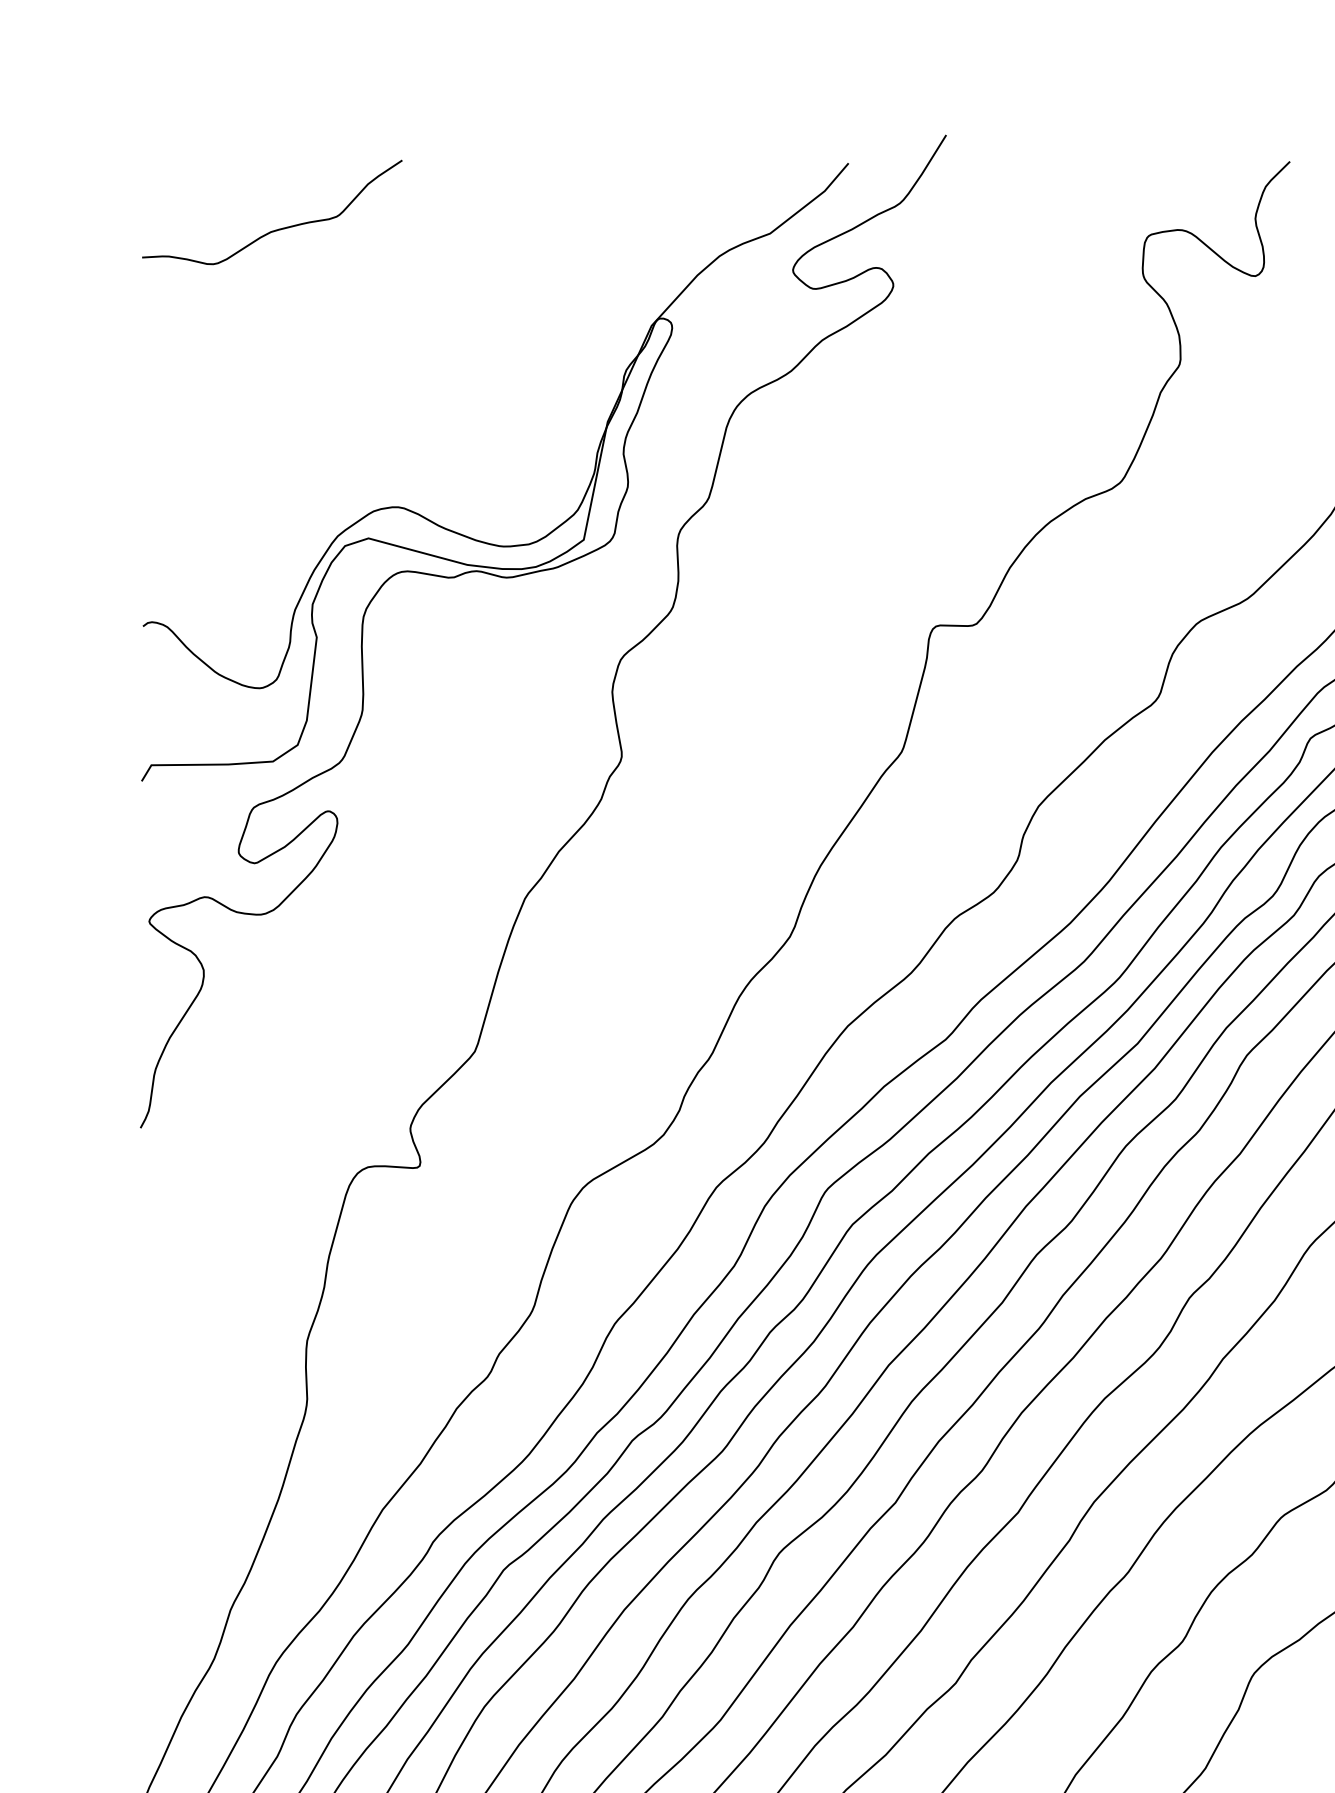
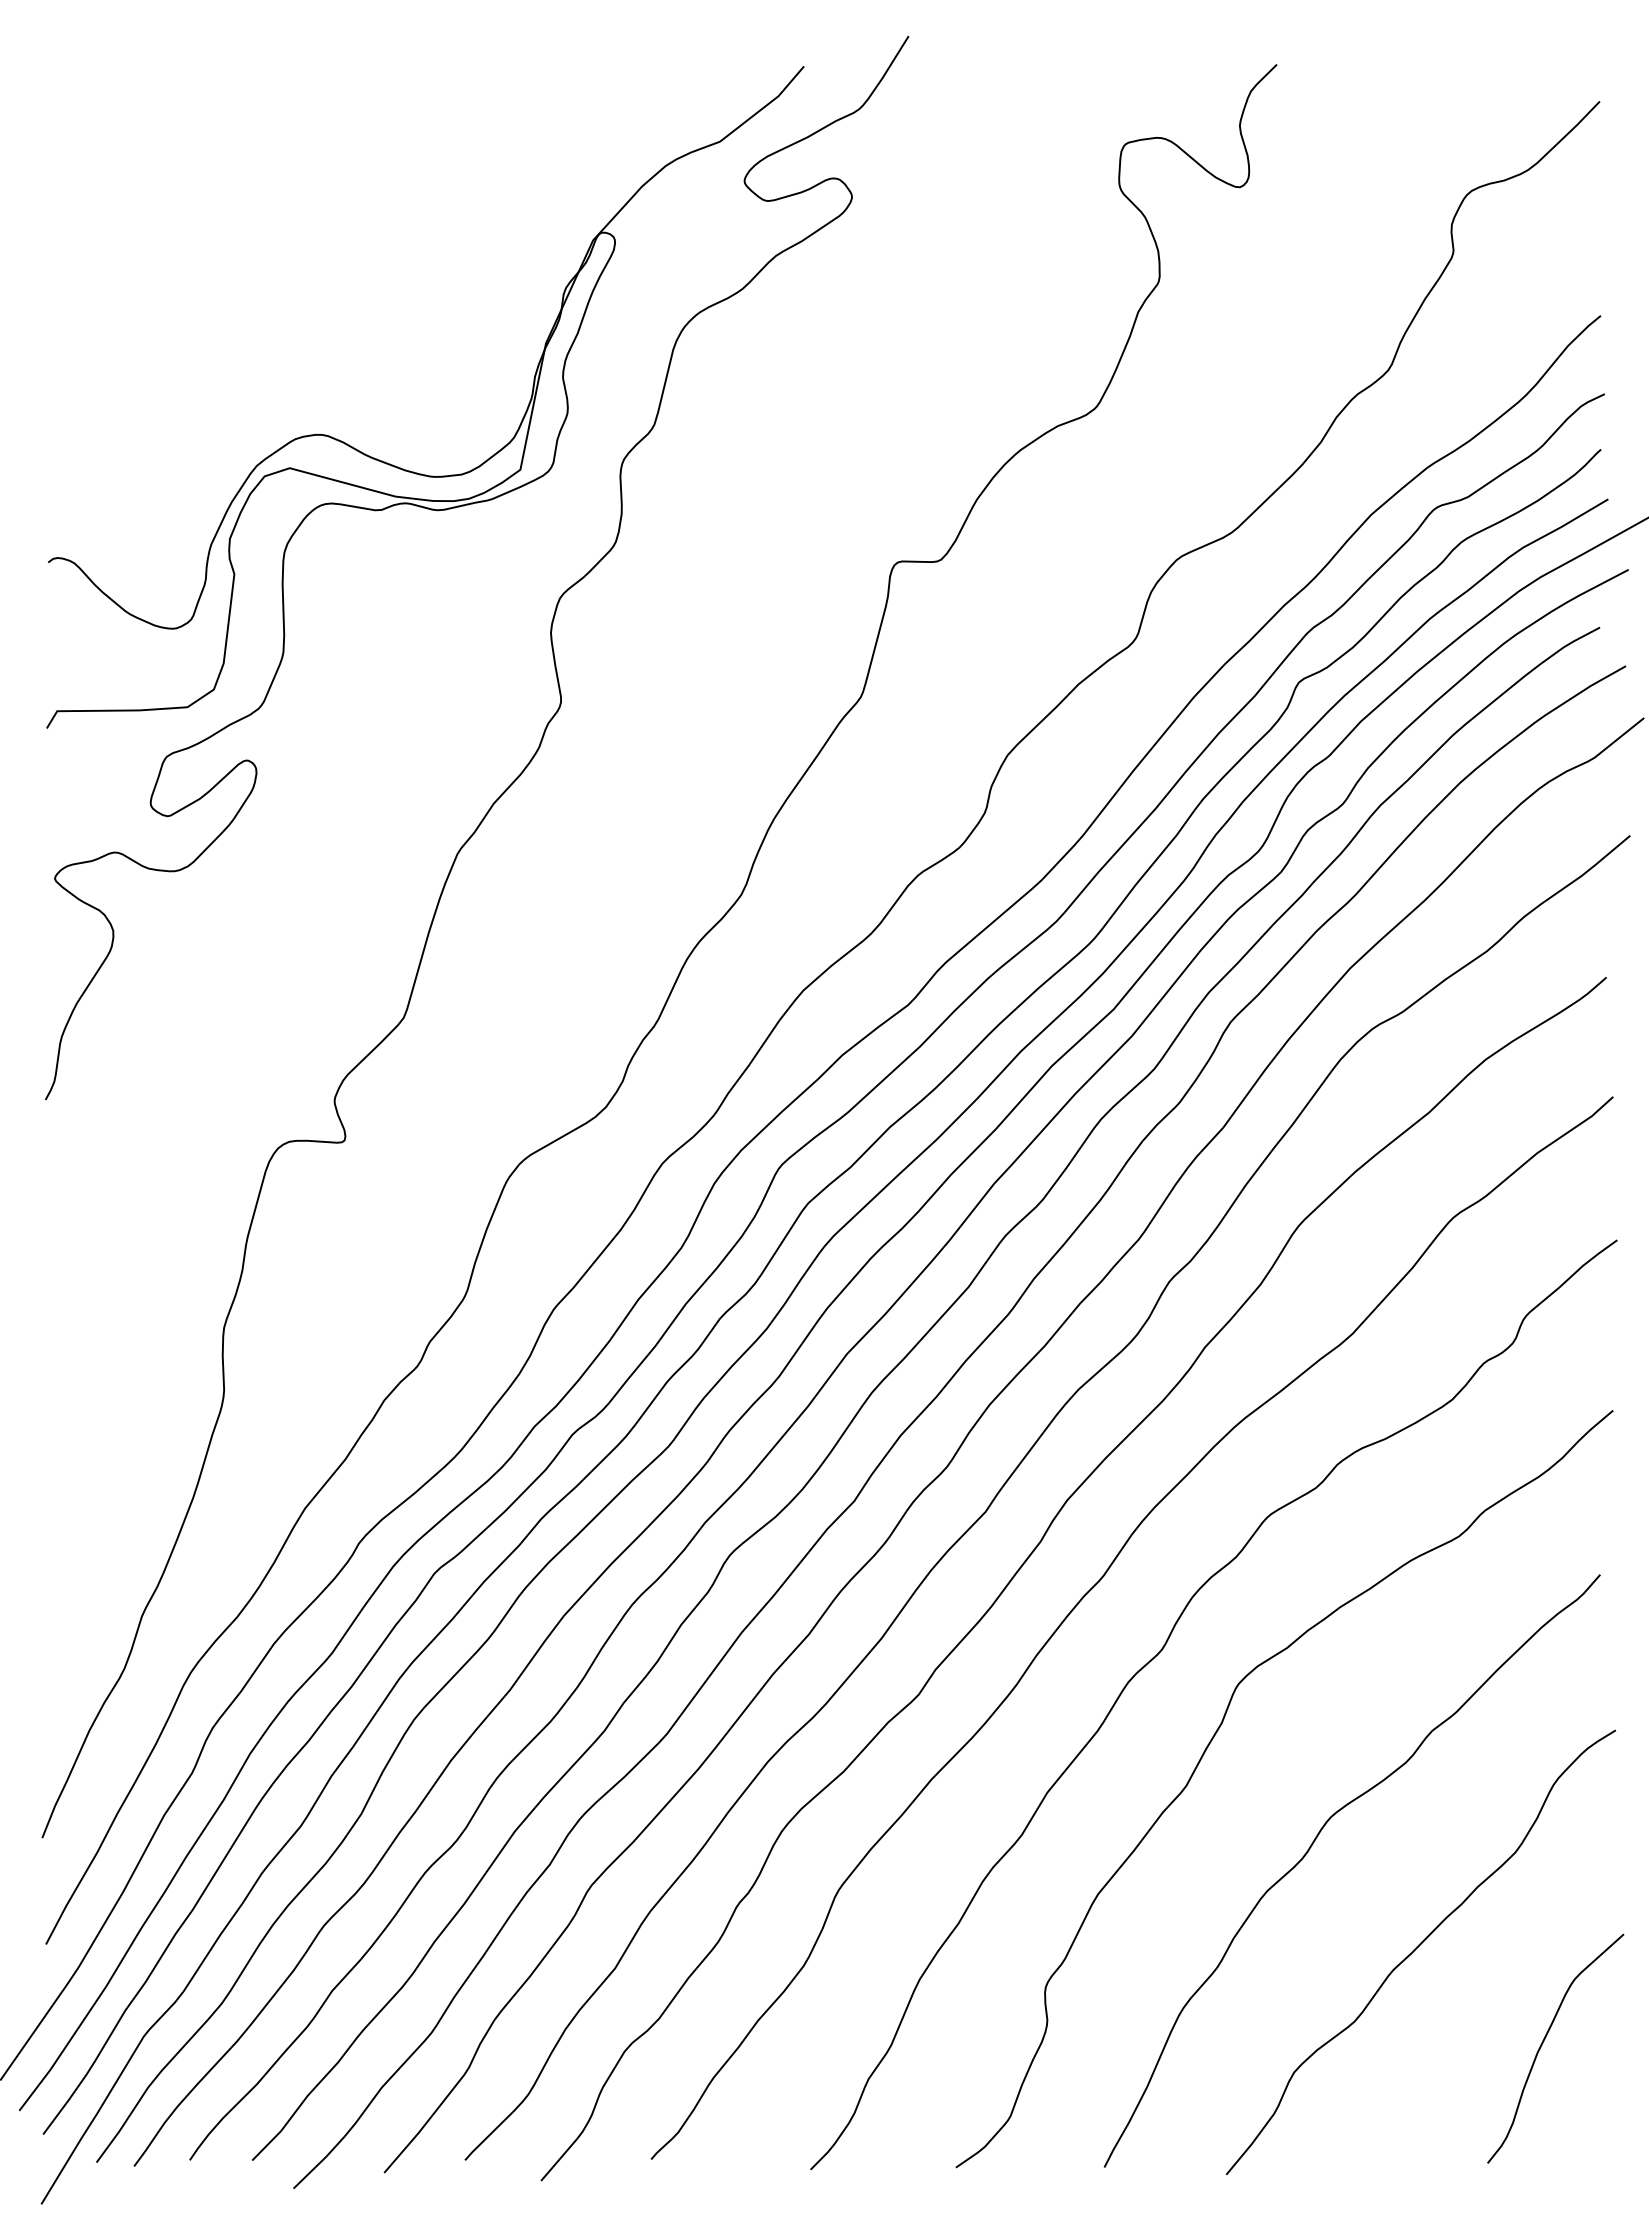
curve: (274, 229) -> (189, 137), removed

